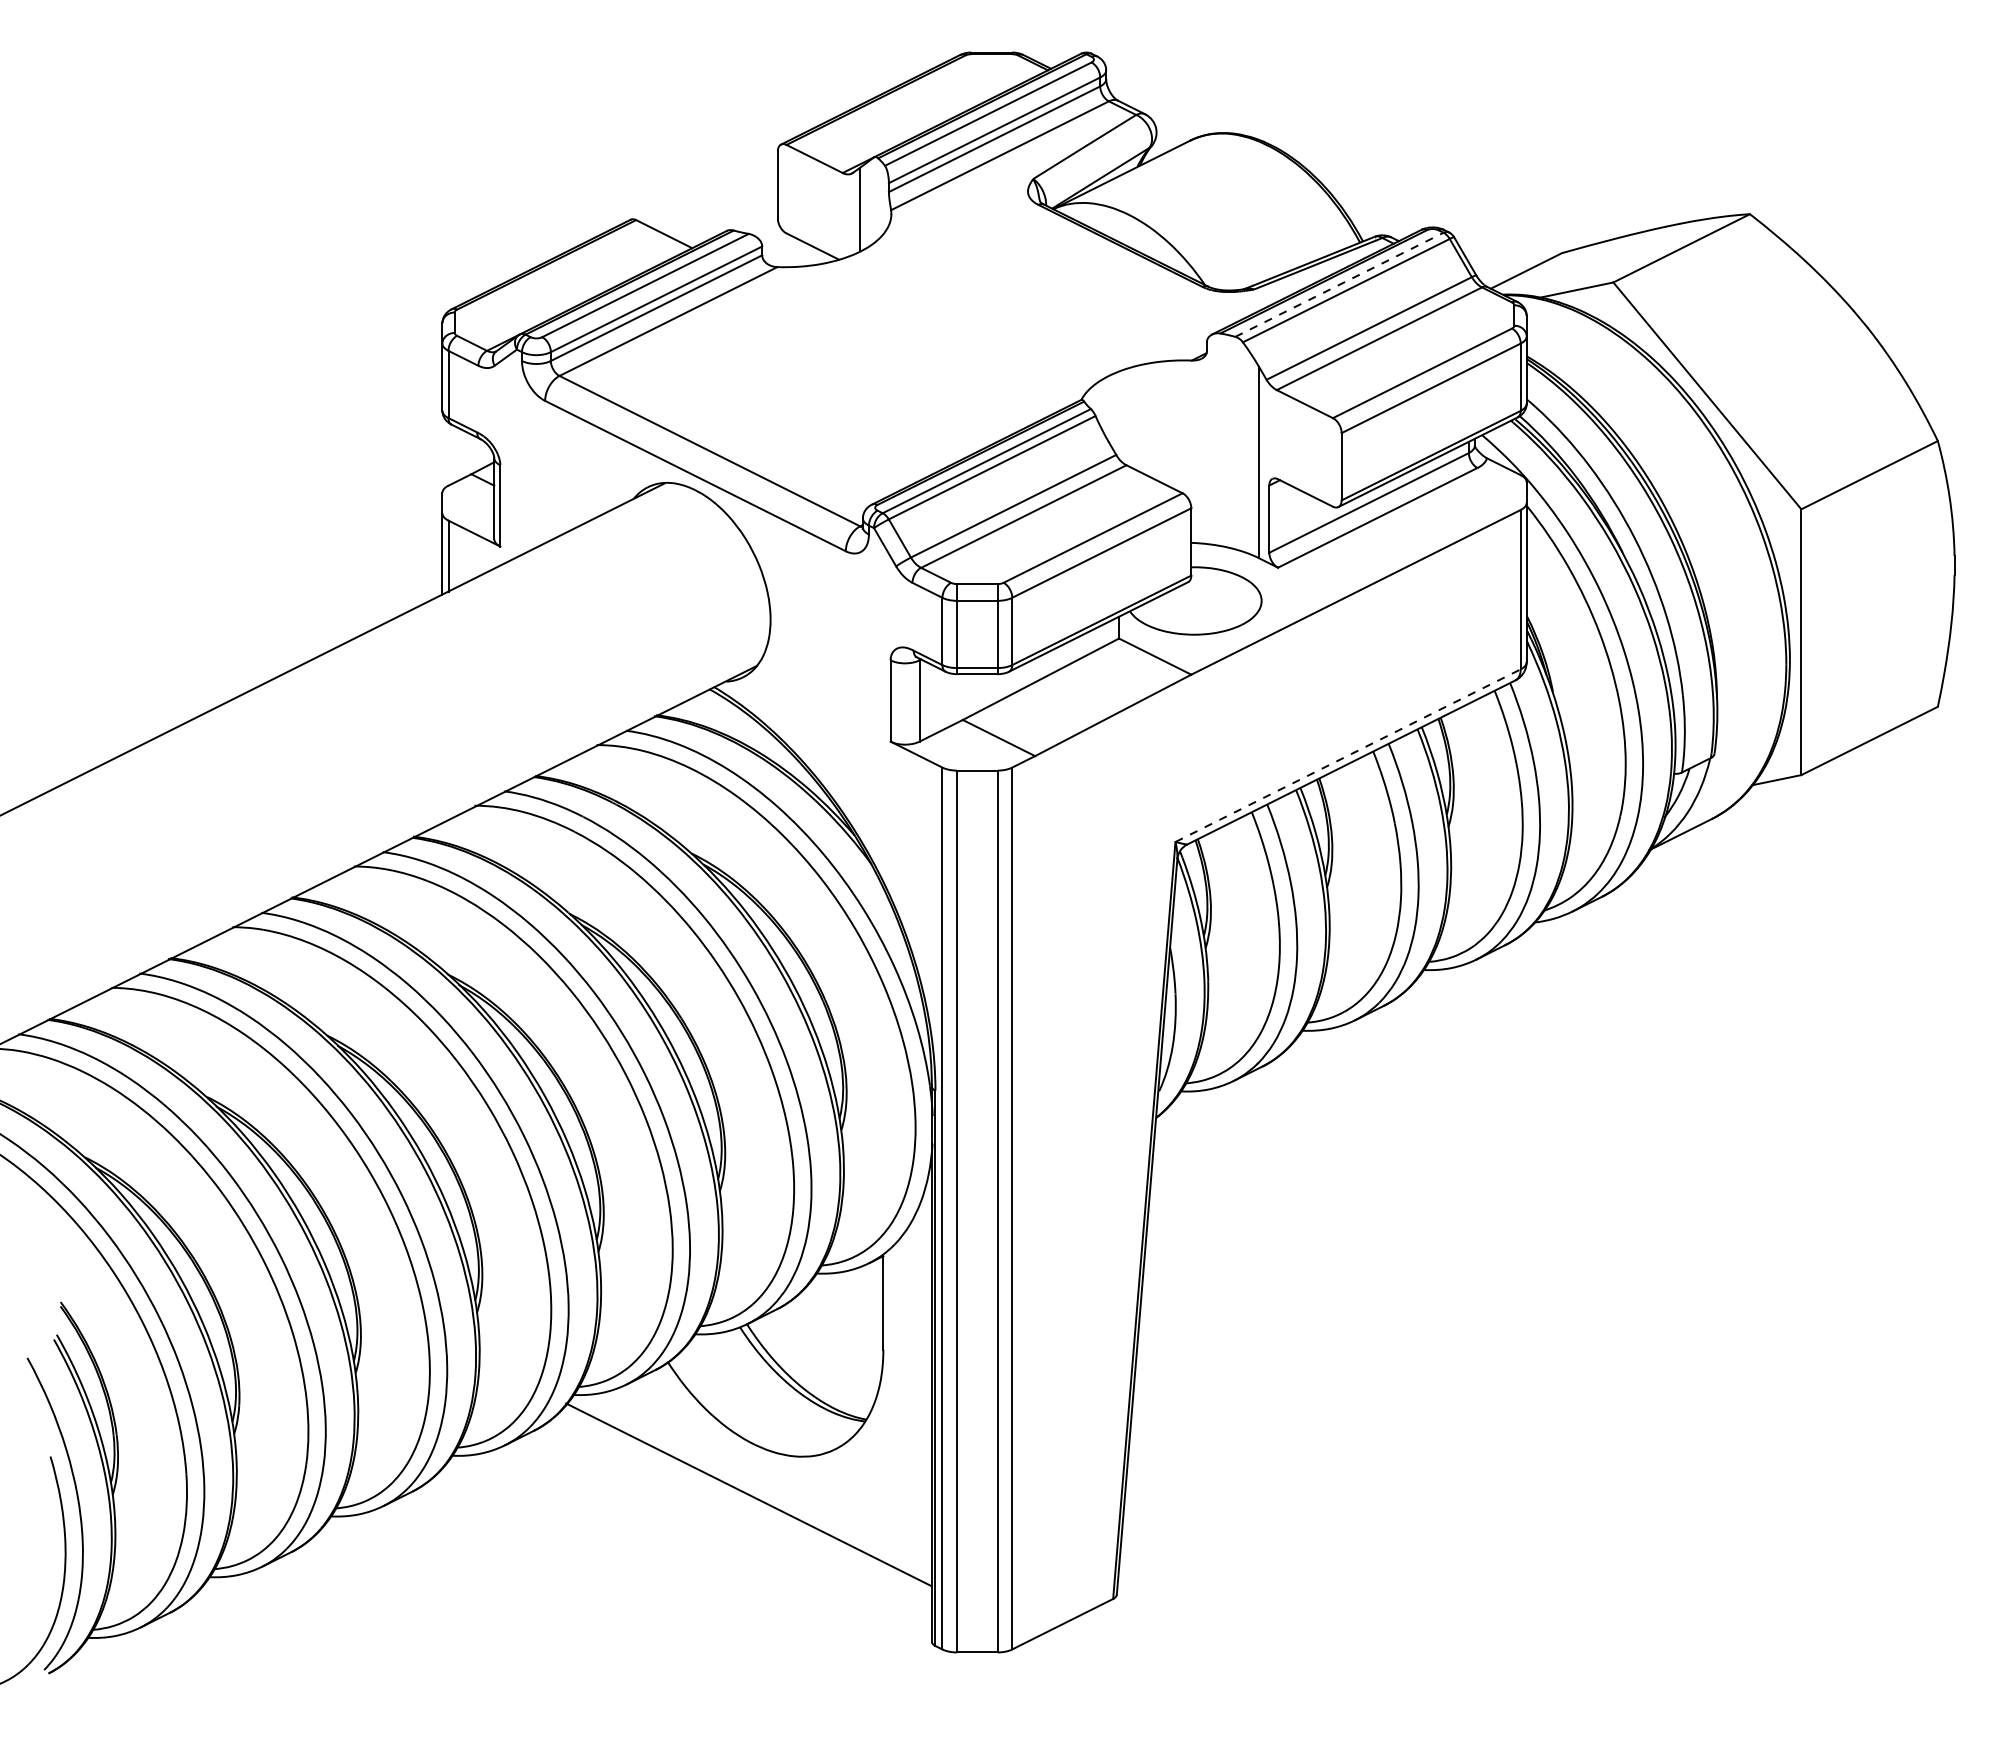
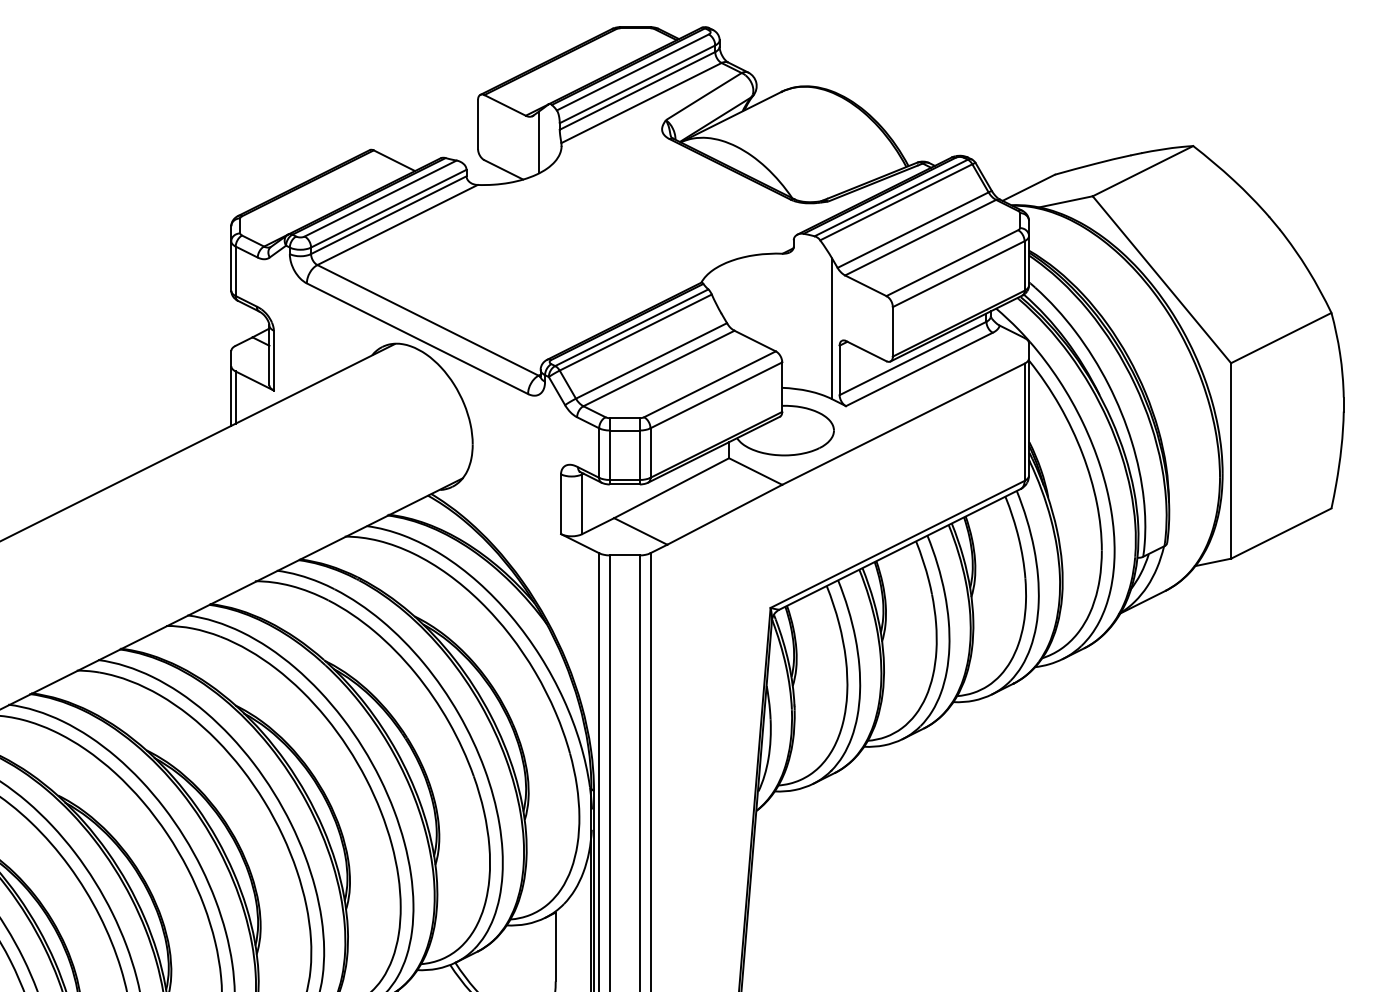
line: (1339, 284) -> (891, 197), dashed -> solid
line: (1348, 755) -> (897, 544), dashed -> solid

